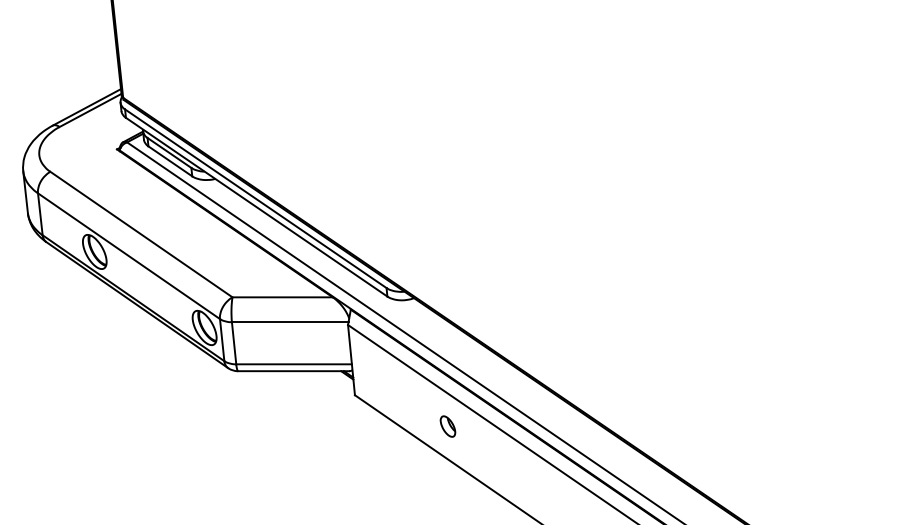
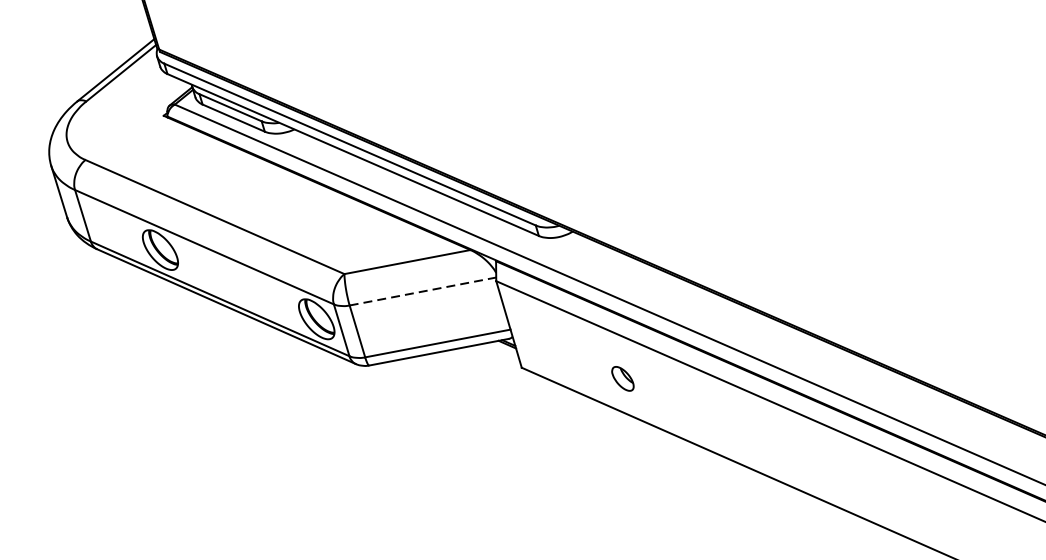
line: (290, 322) -> (423, 291), solid -> dashed
part: (447, 426) -> (622, 378), moved

